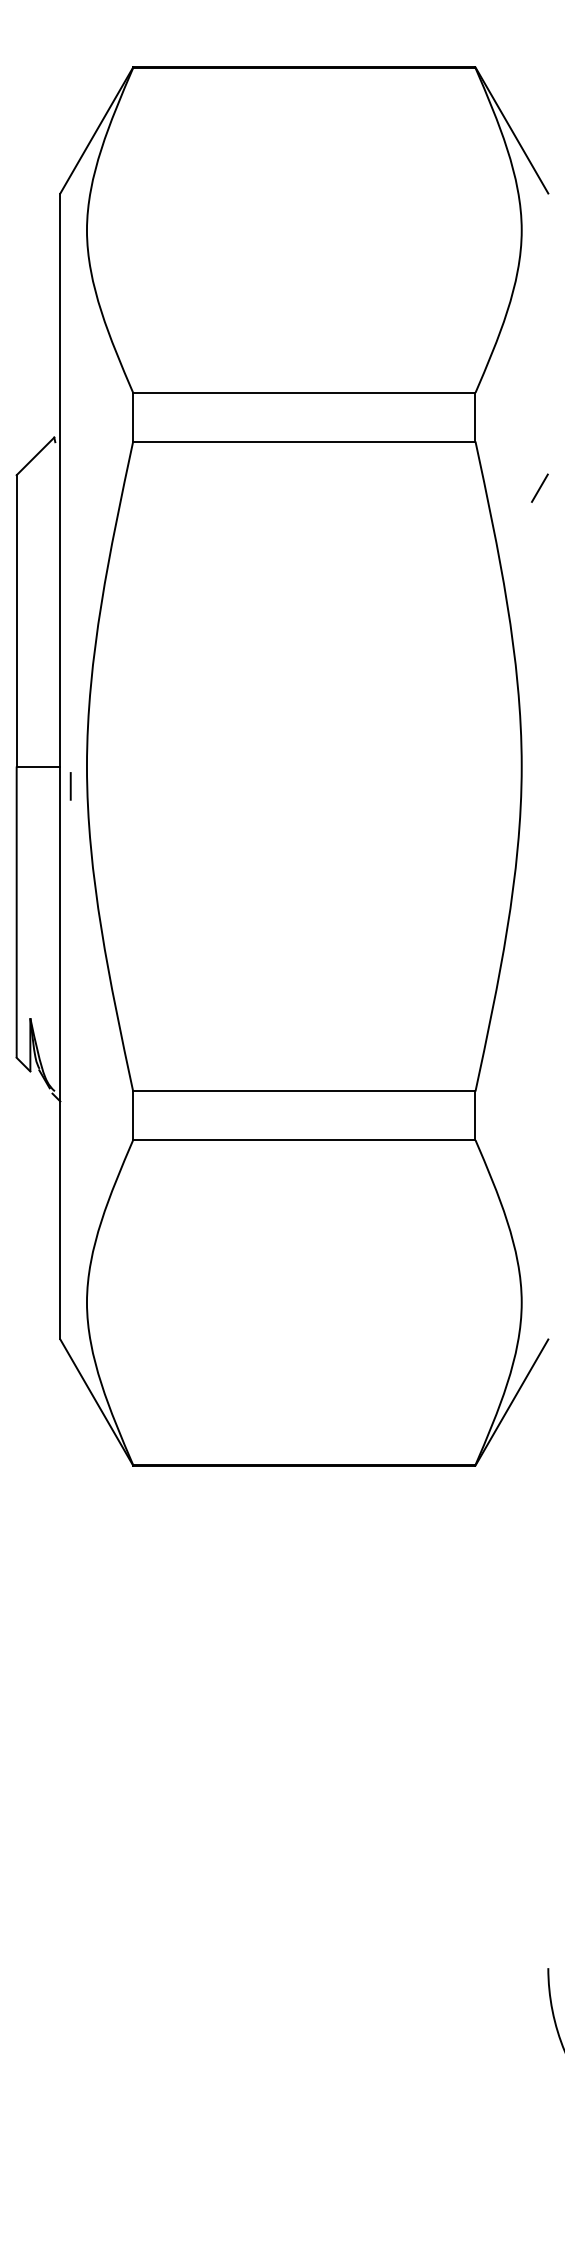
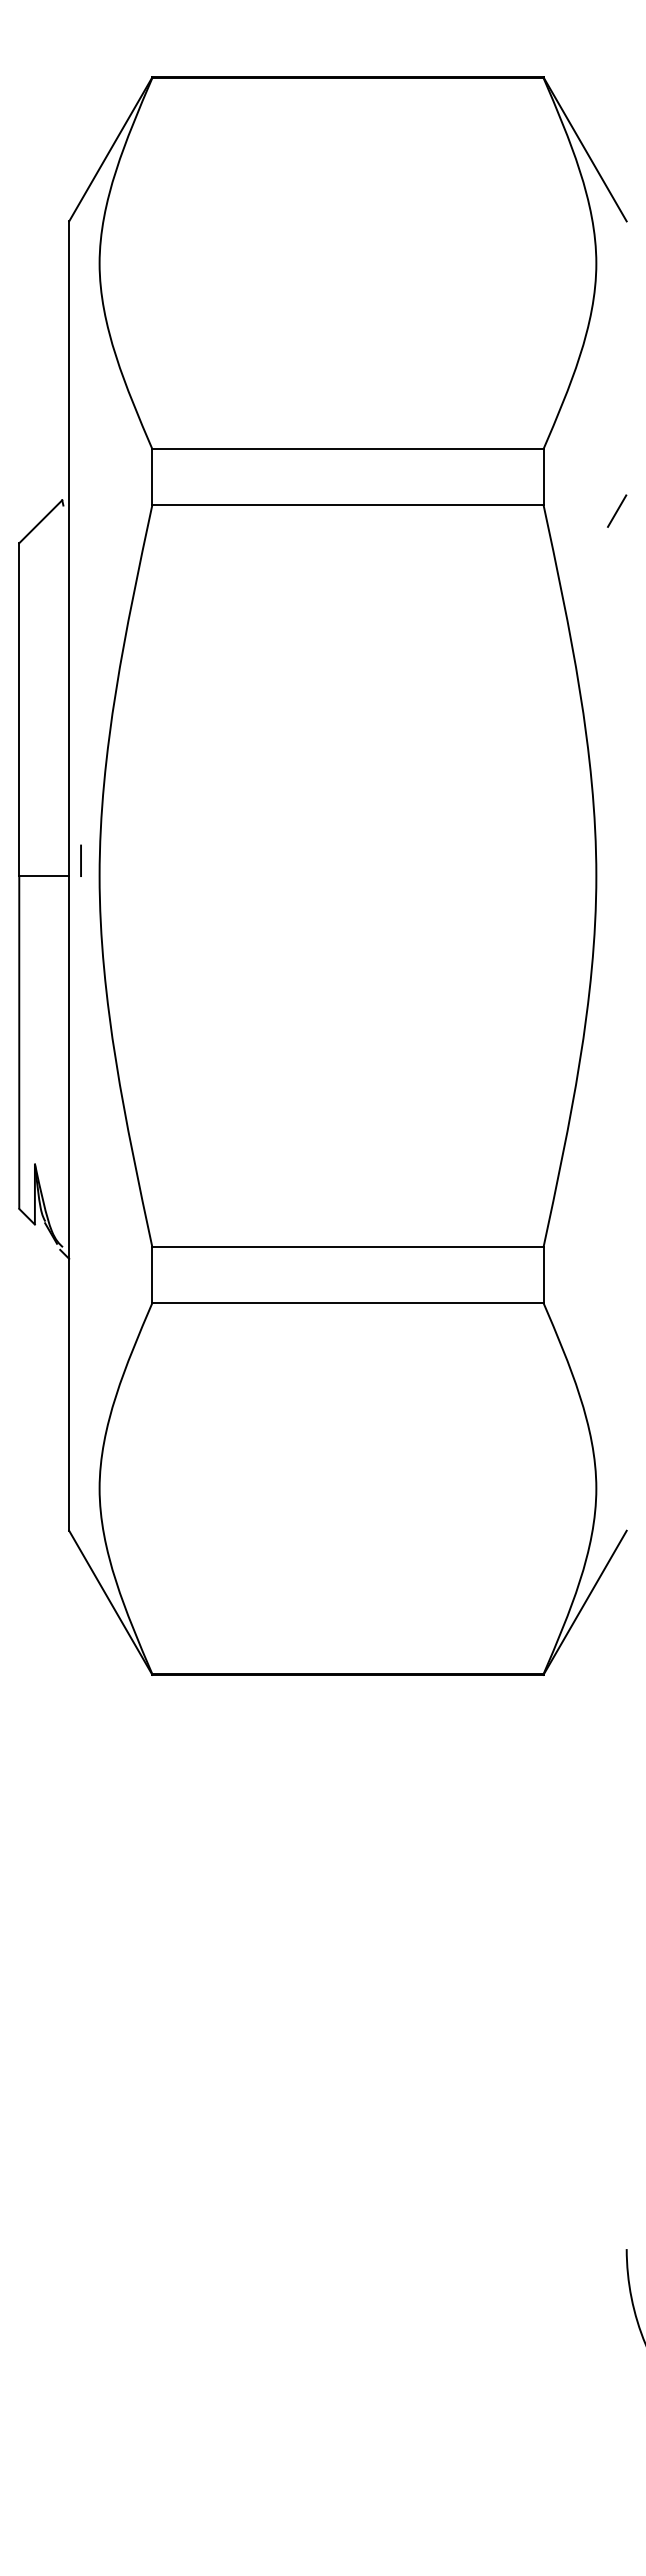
line: (540, 487) -> (617, 510), moved
line: (70, 786) -> (80, 860), moved

